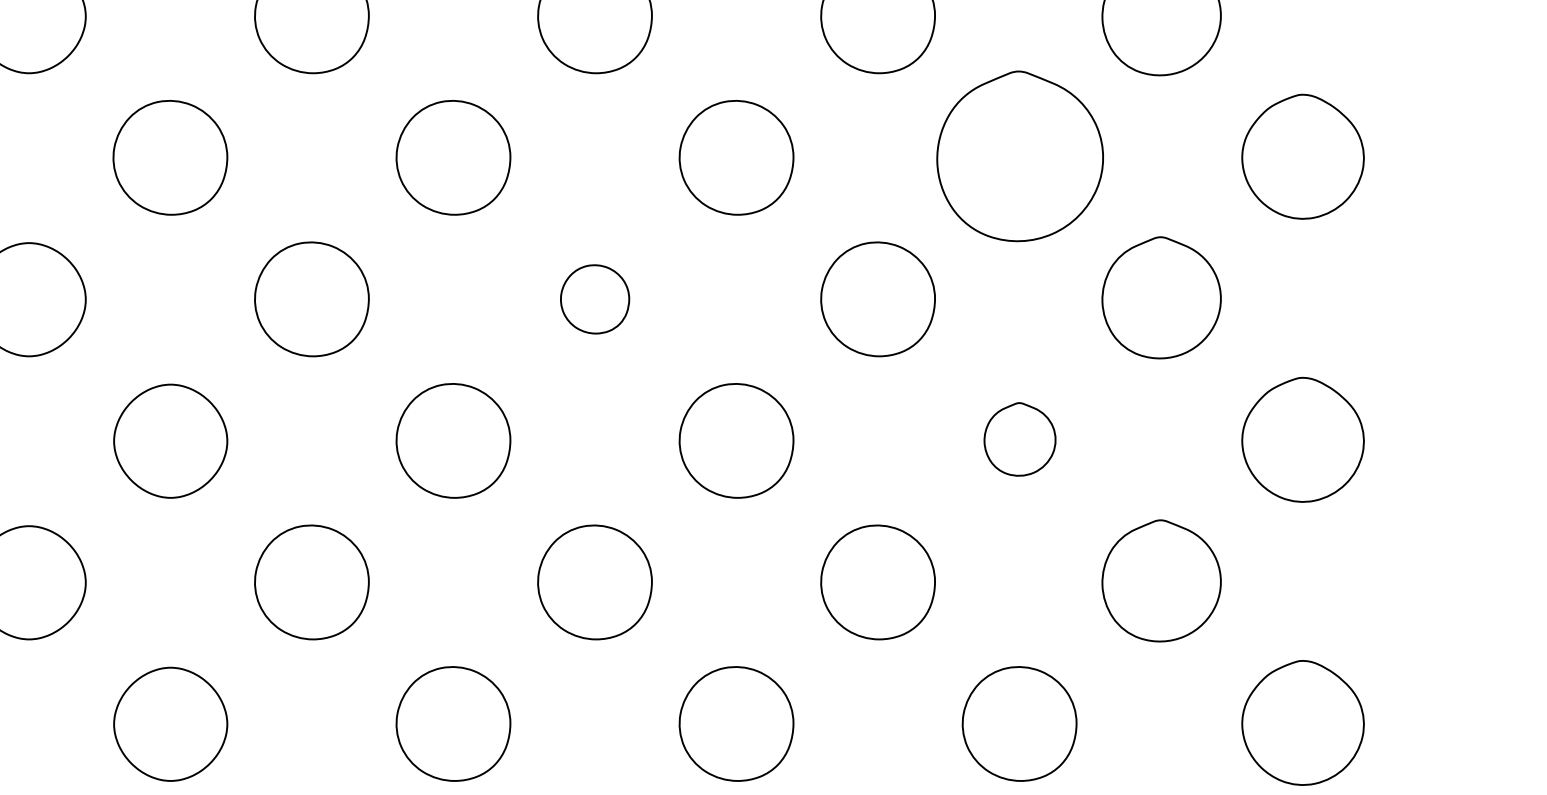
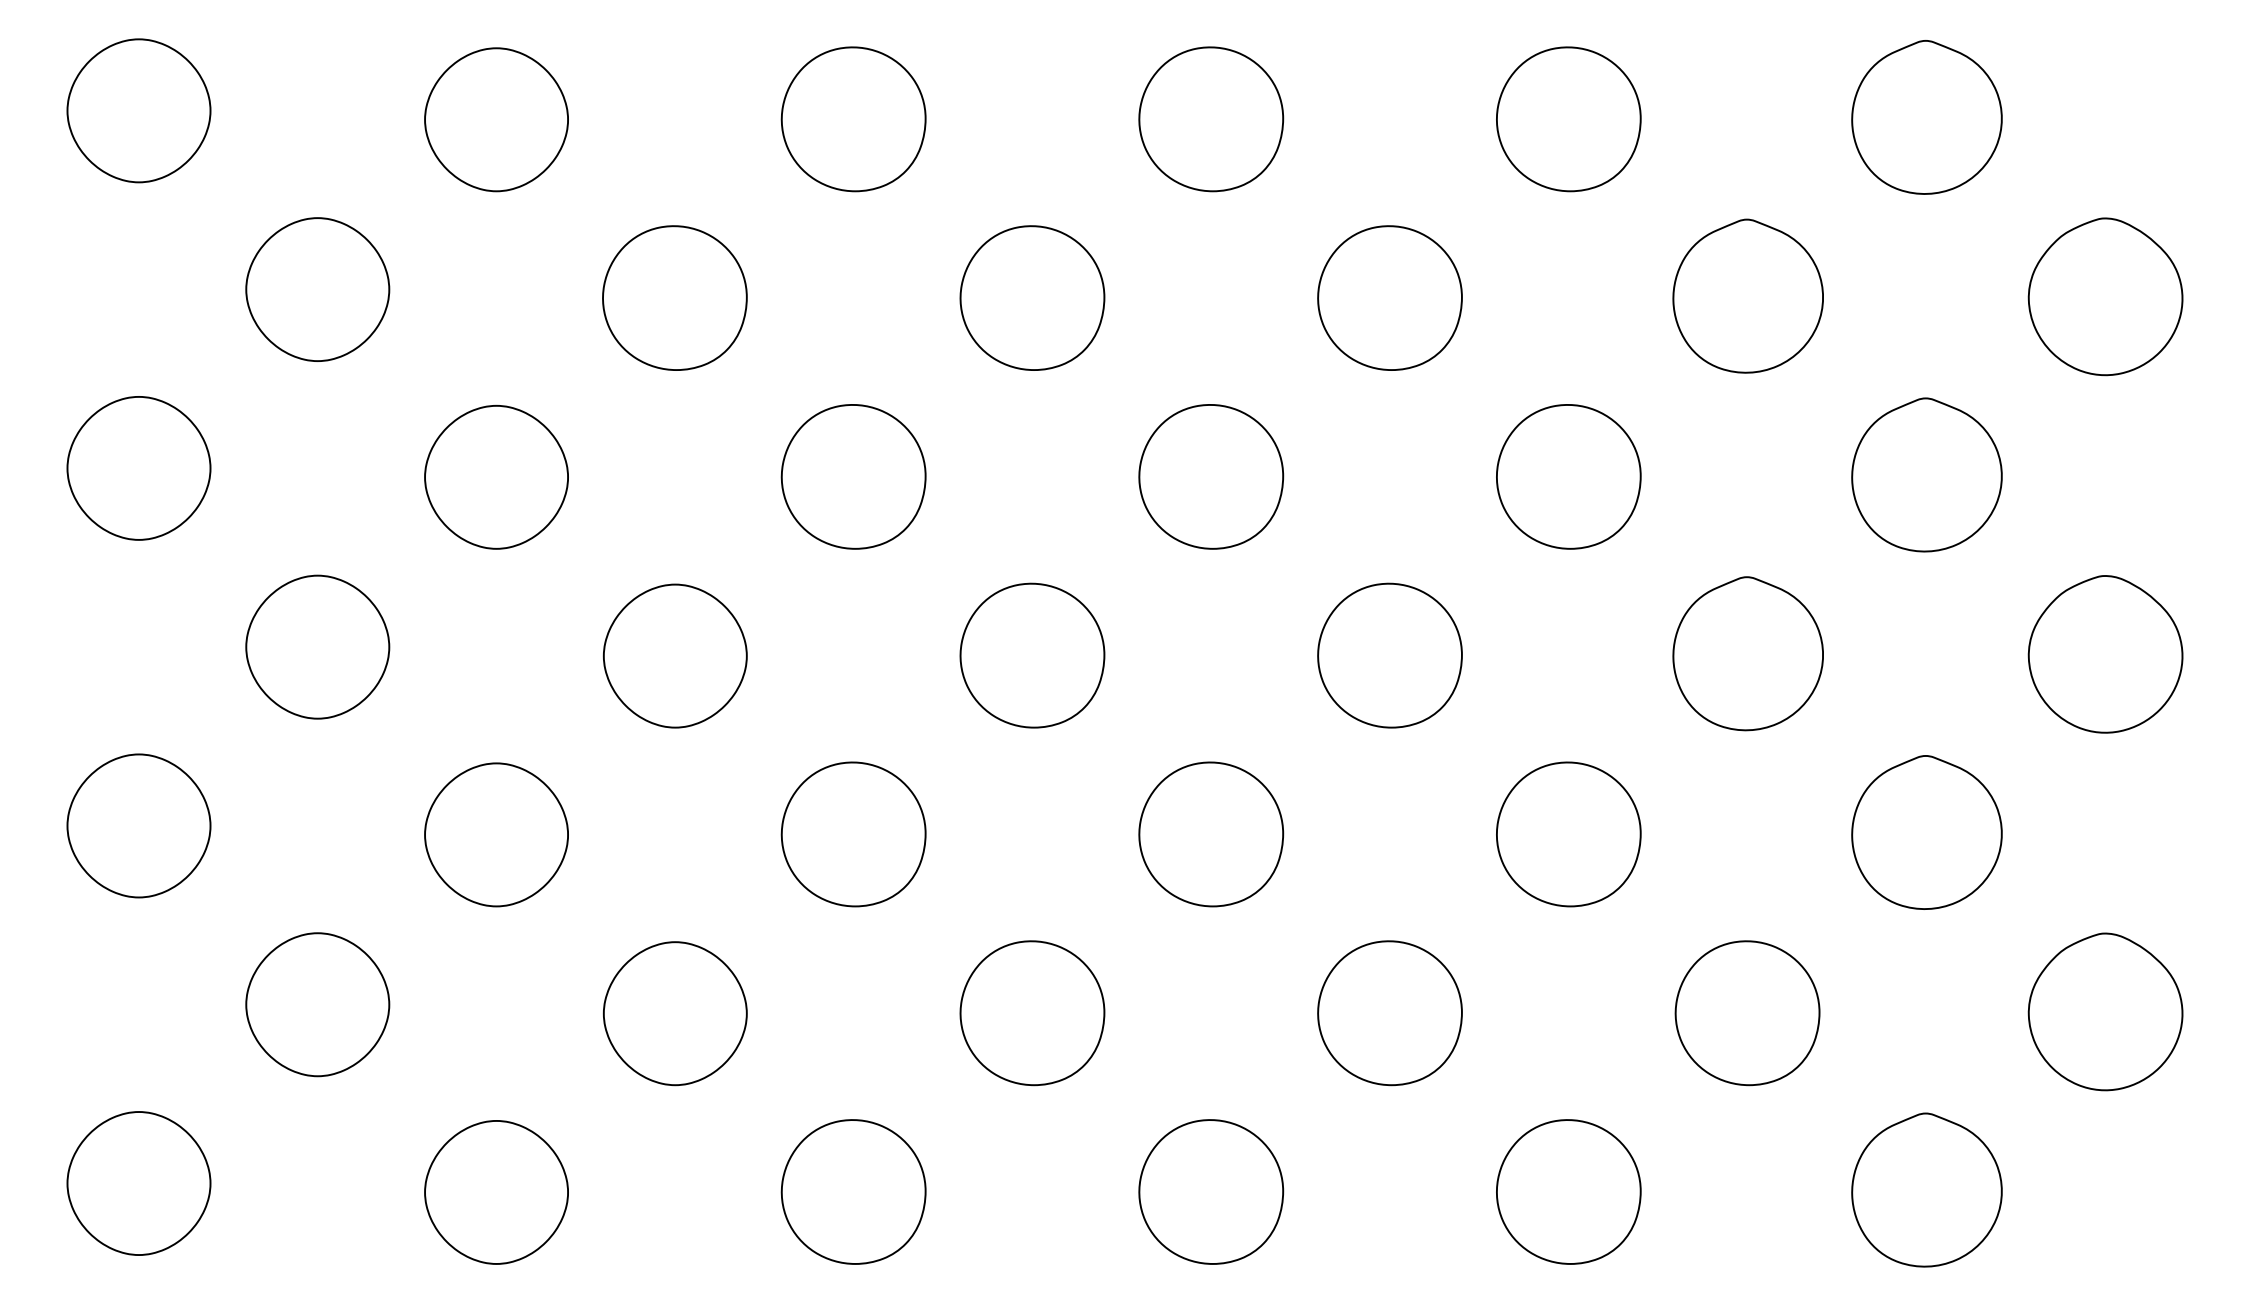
part: (1019, 155) -> (1747, 295), size x0.71
part: (595, 299) -> (1211, 476), size x1.67
part: (1019, 439) -> (1747, 653), size x1.67

